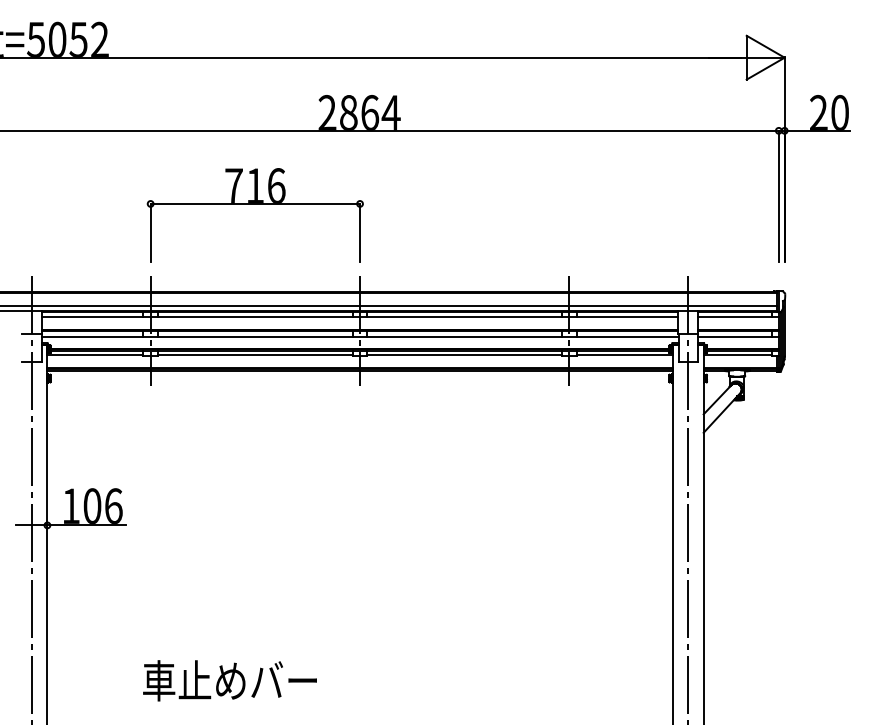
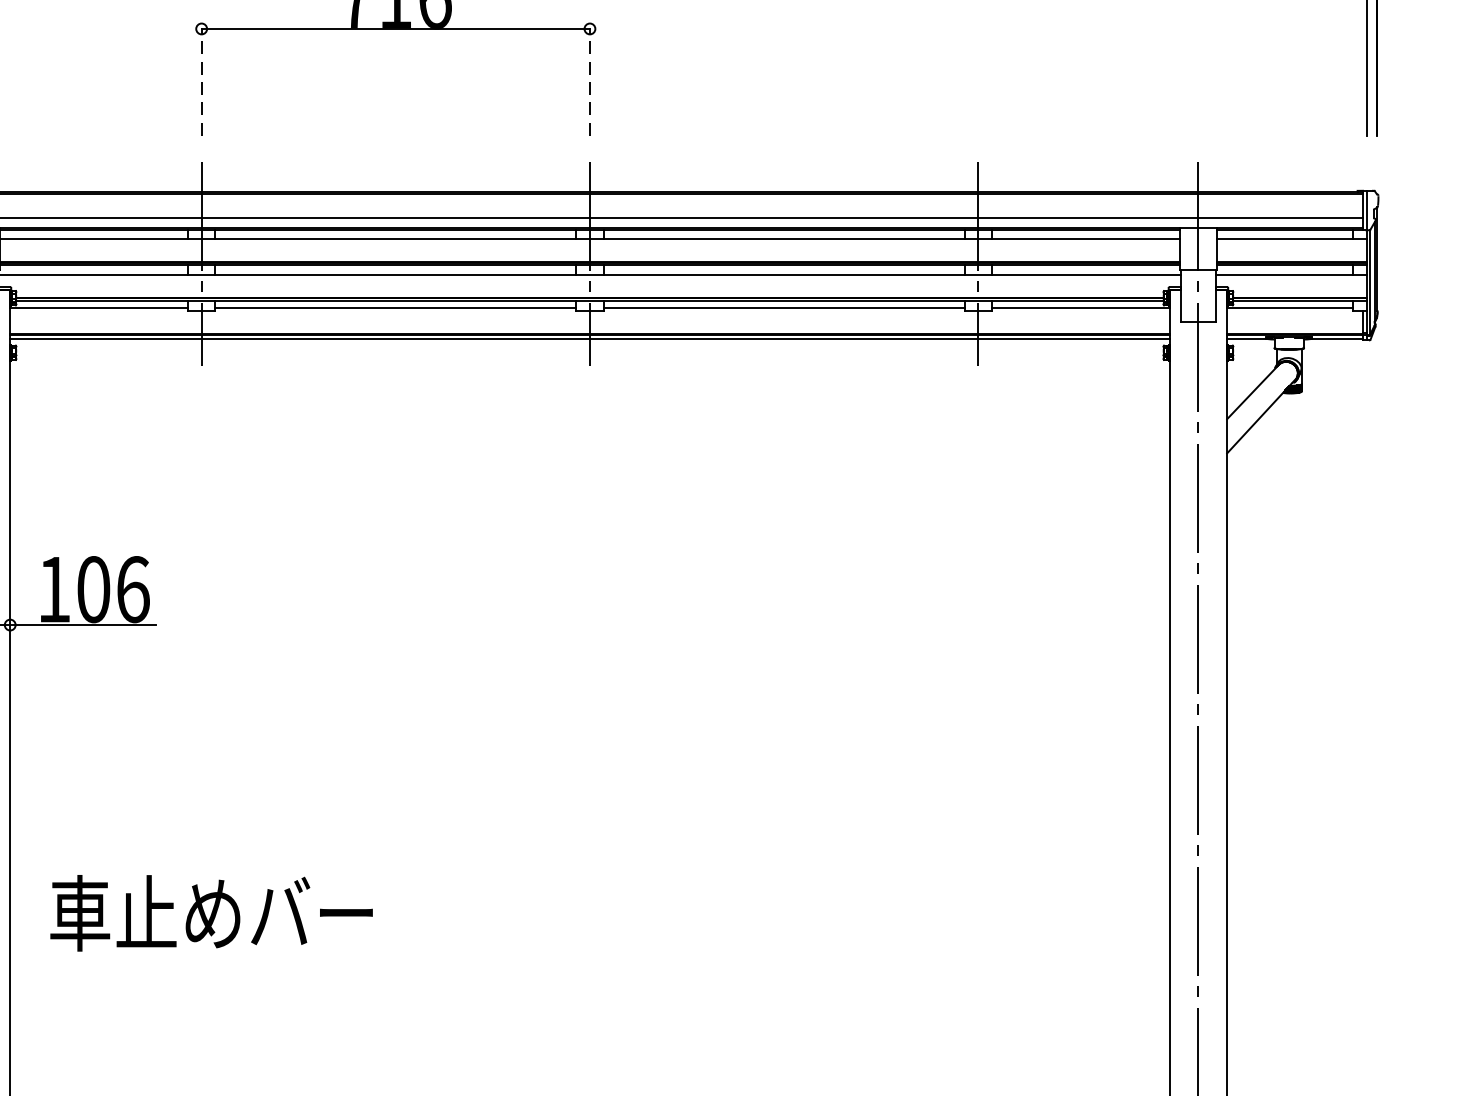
line: (150, 232) -> (201, 81), solid -> dashed
line: (360, 232) -> (590, 81), solid -> dashed
text: (229, 680) -> (210, 912), moved

